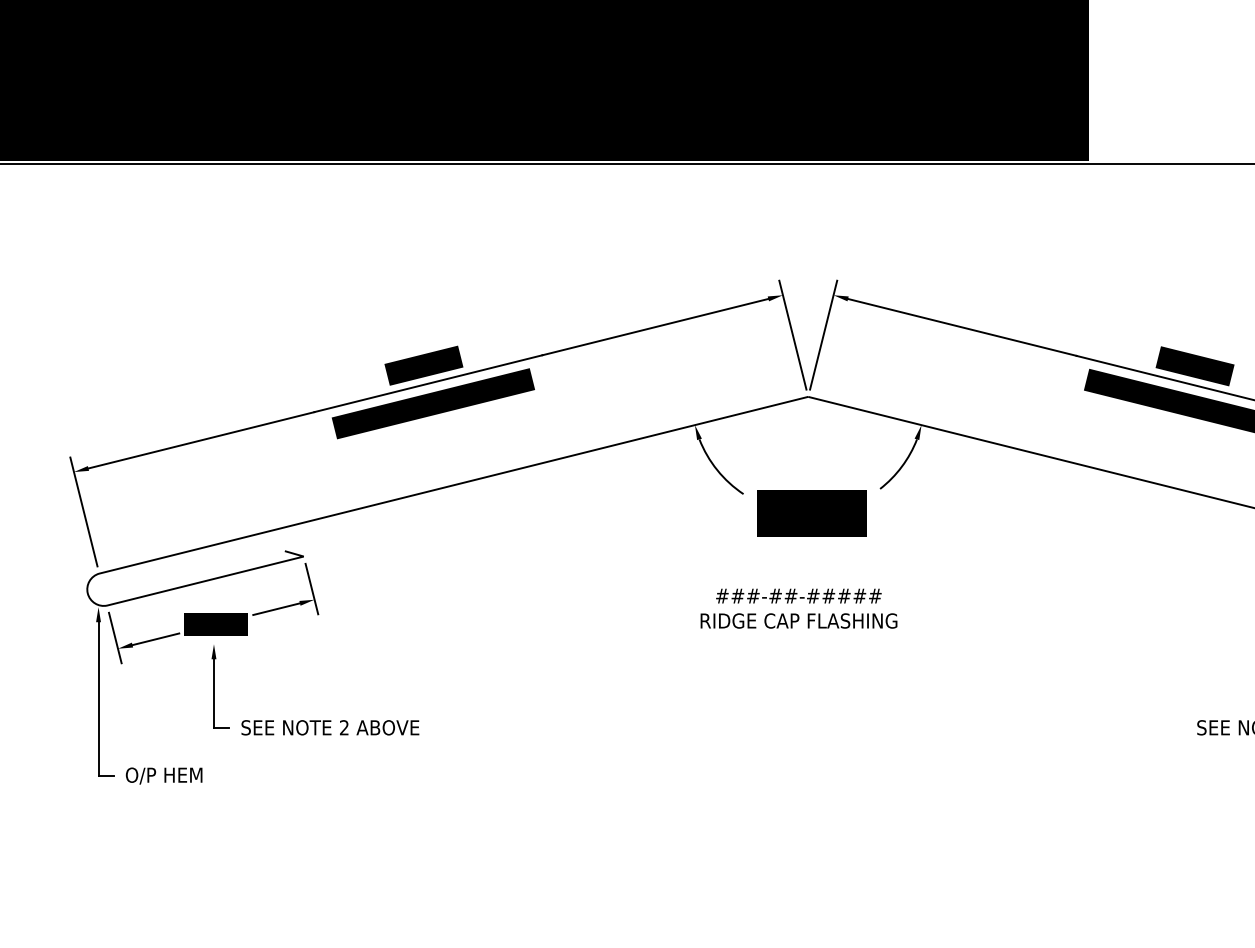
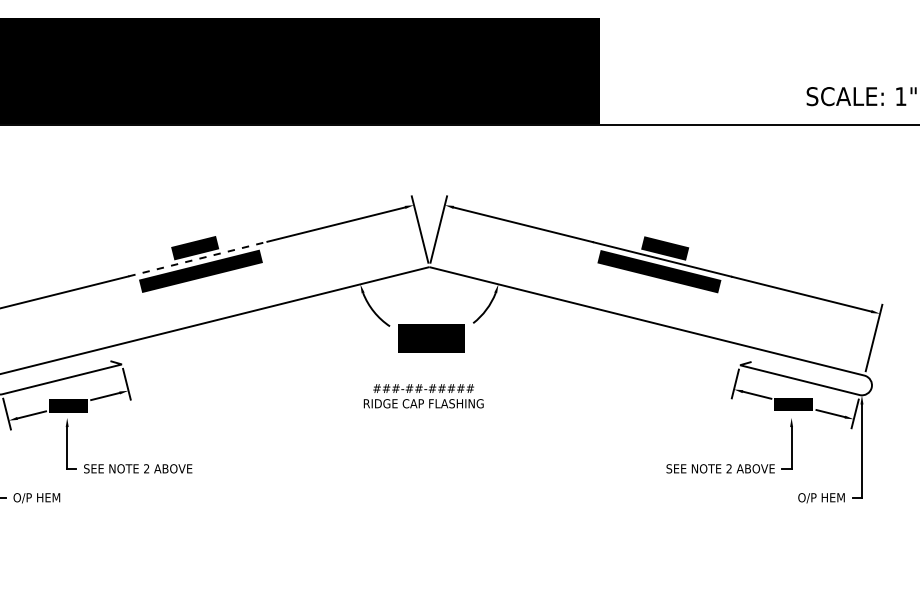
line: (427, 384) -> (197, 259), solid -> dashed

